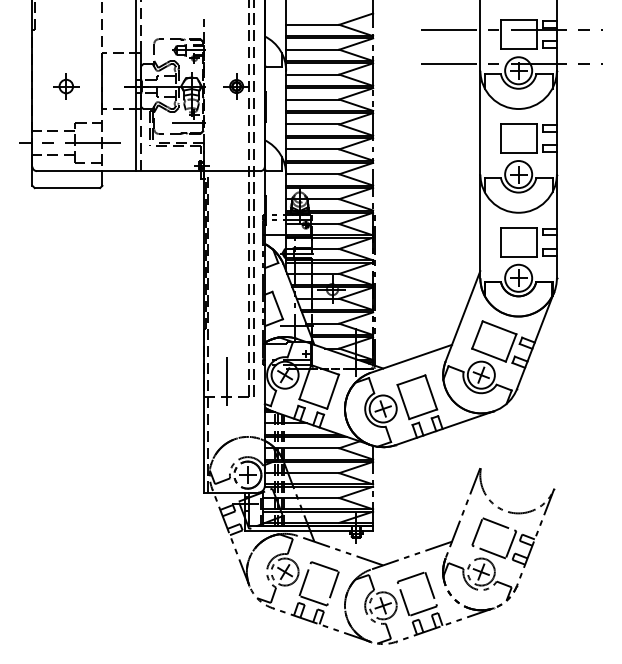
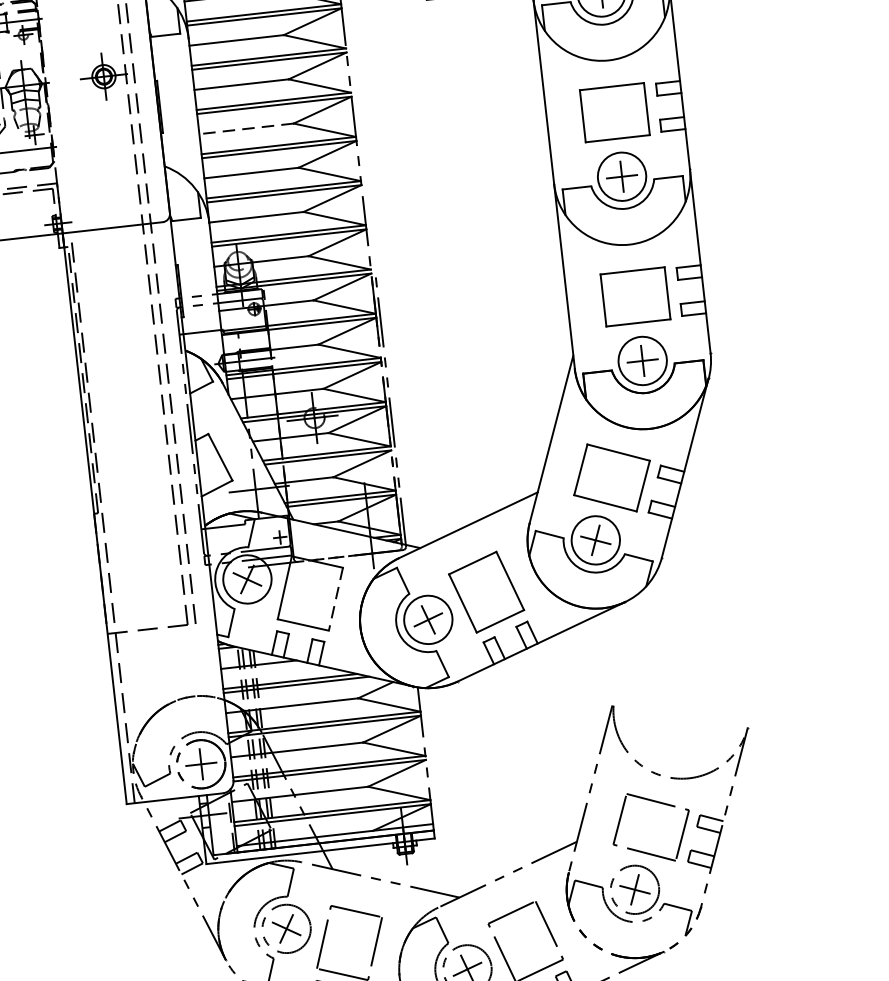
line: (312, 124) -> (246, 128), solid -> dashed
line: (226, 380) -> (144, 600), removed
line: (332, 392) -> (335, 600), solid -> dashed

